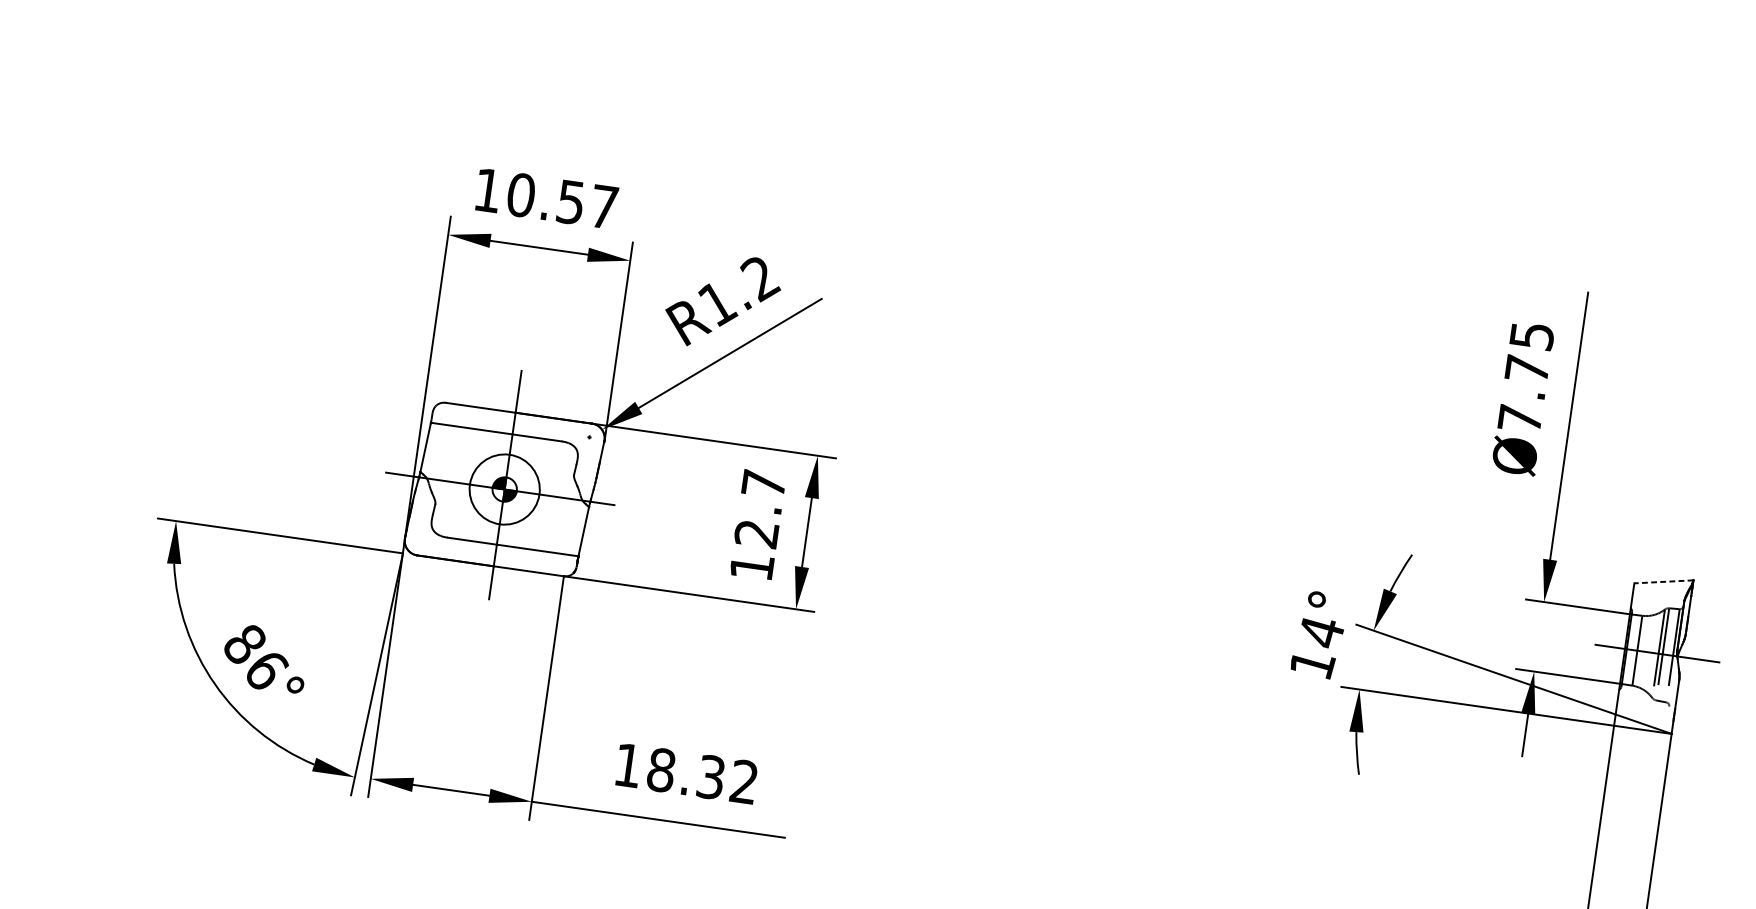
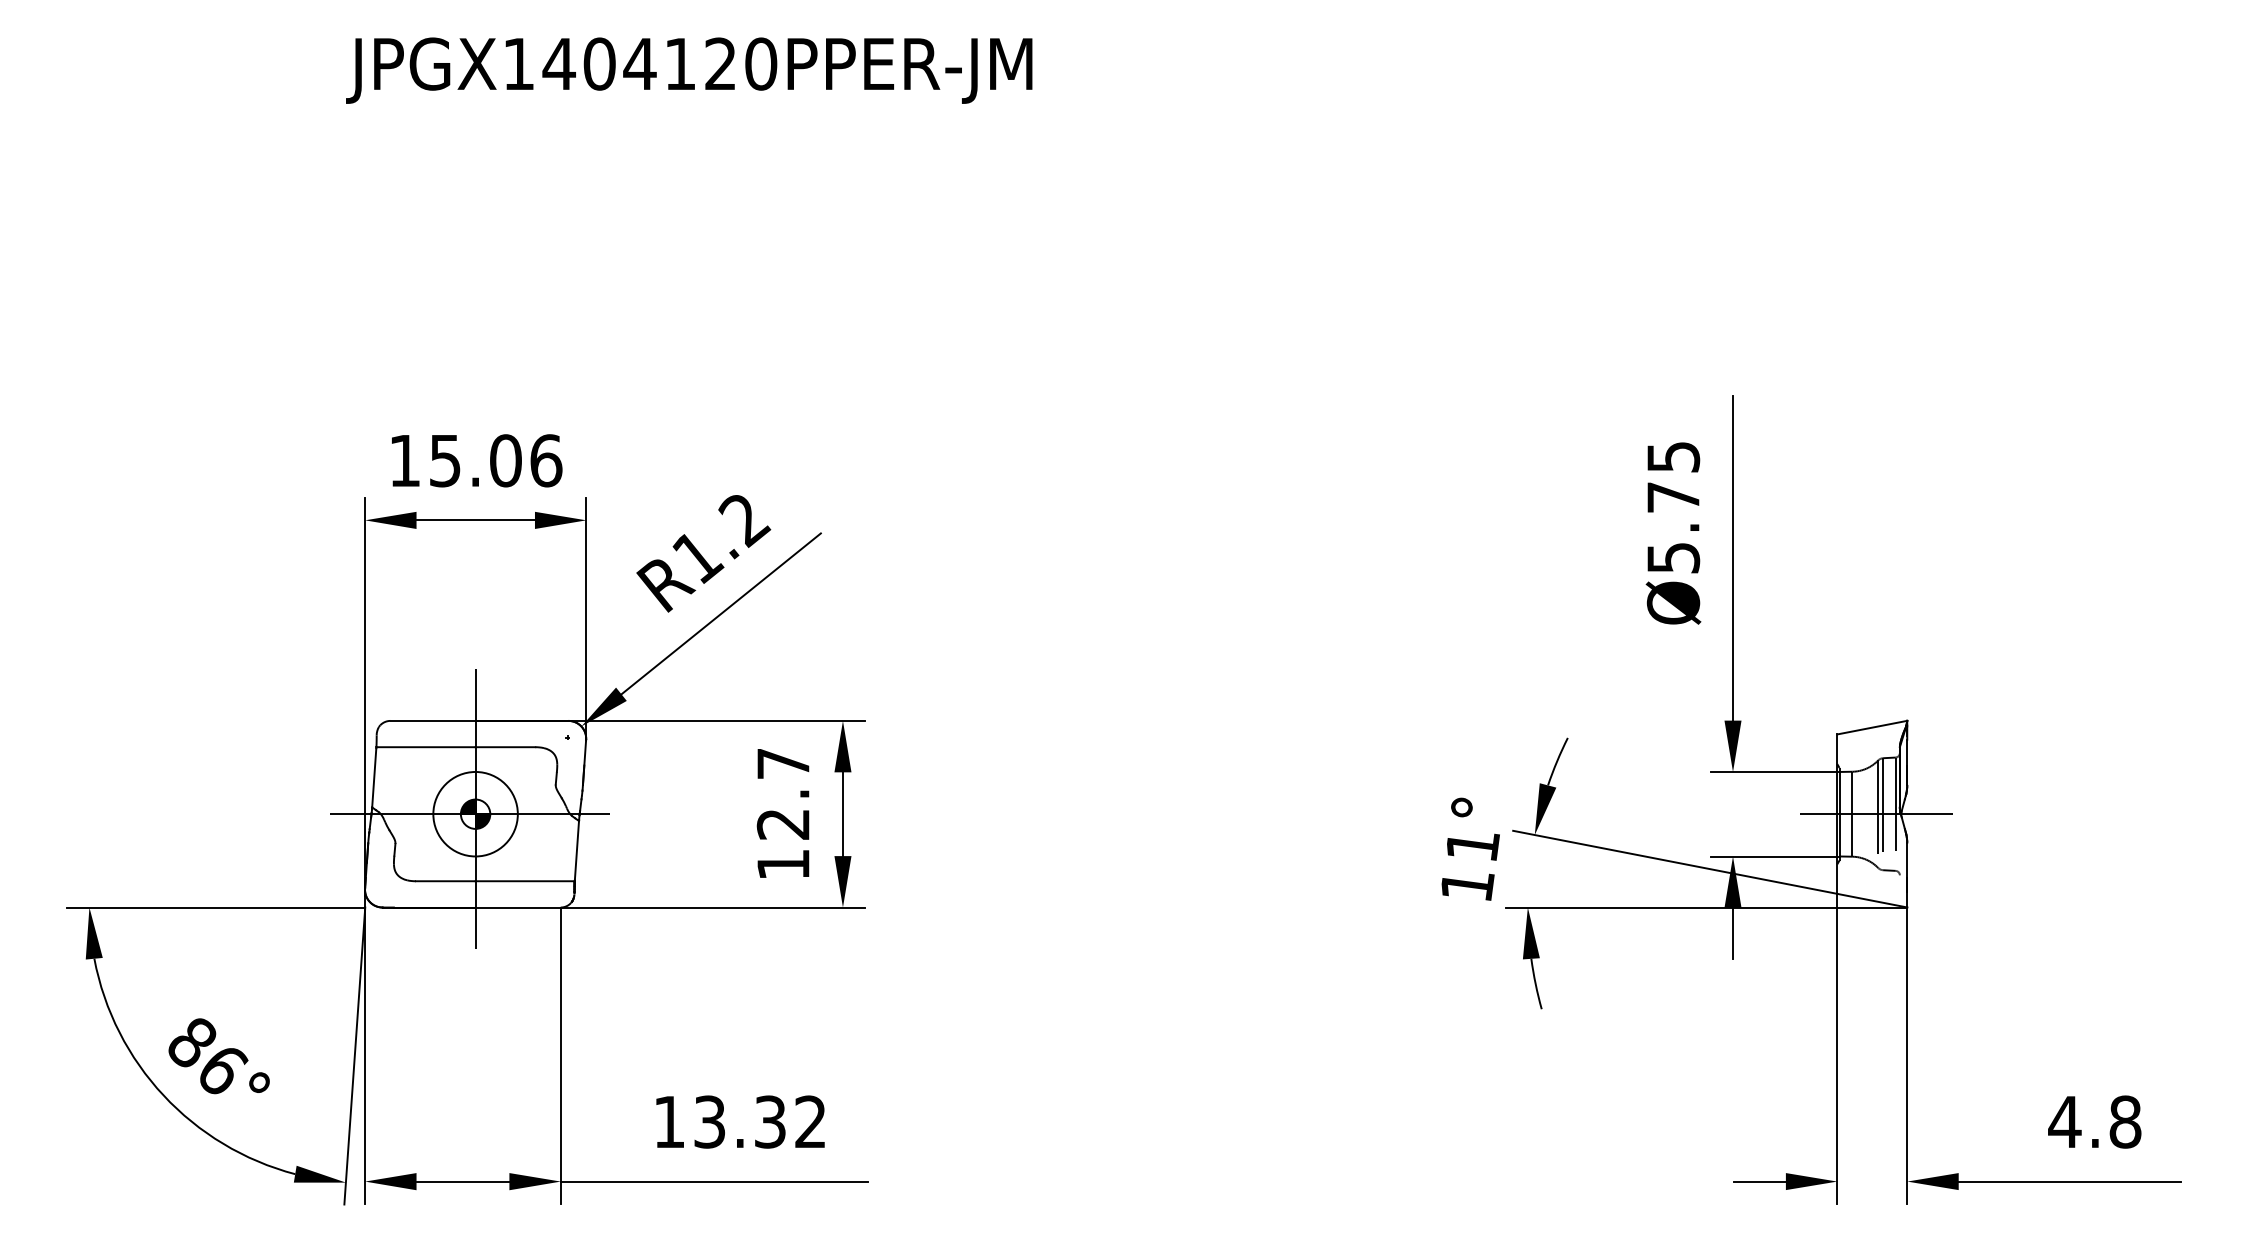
text: (562, 200) -> (495, 460), 10.57 -> 15.06
text: (1520, 419) -> (1673, 558), Ø7.75 -> Ø5.75
line: (1664, 581) -> (1872, 727), dashed -> solid
text: (1321, 632) -> (1473, 846), 14° -> 11°
text: (661, 769) -> (709, 1121), 18.32 -> 13.32

